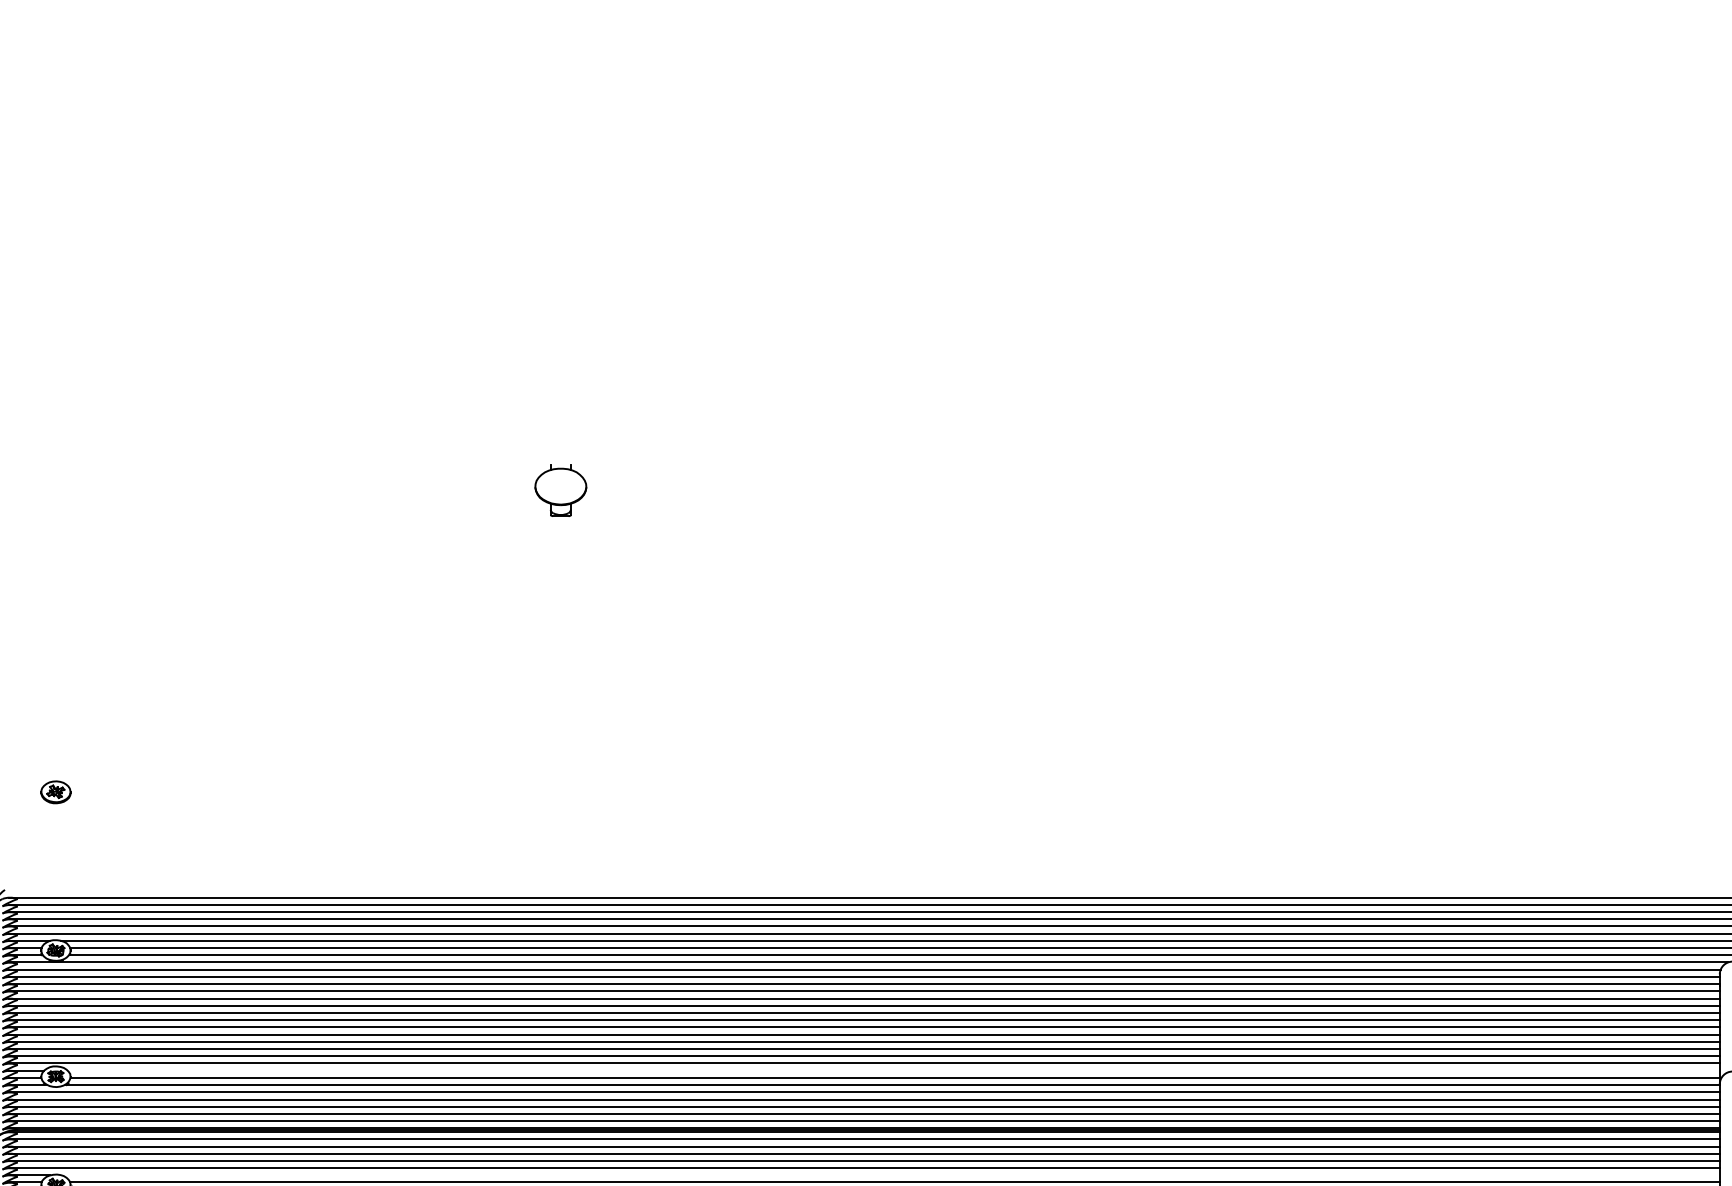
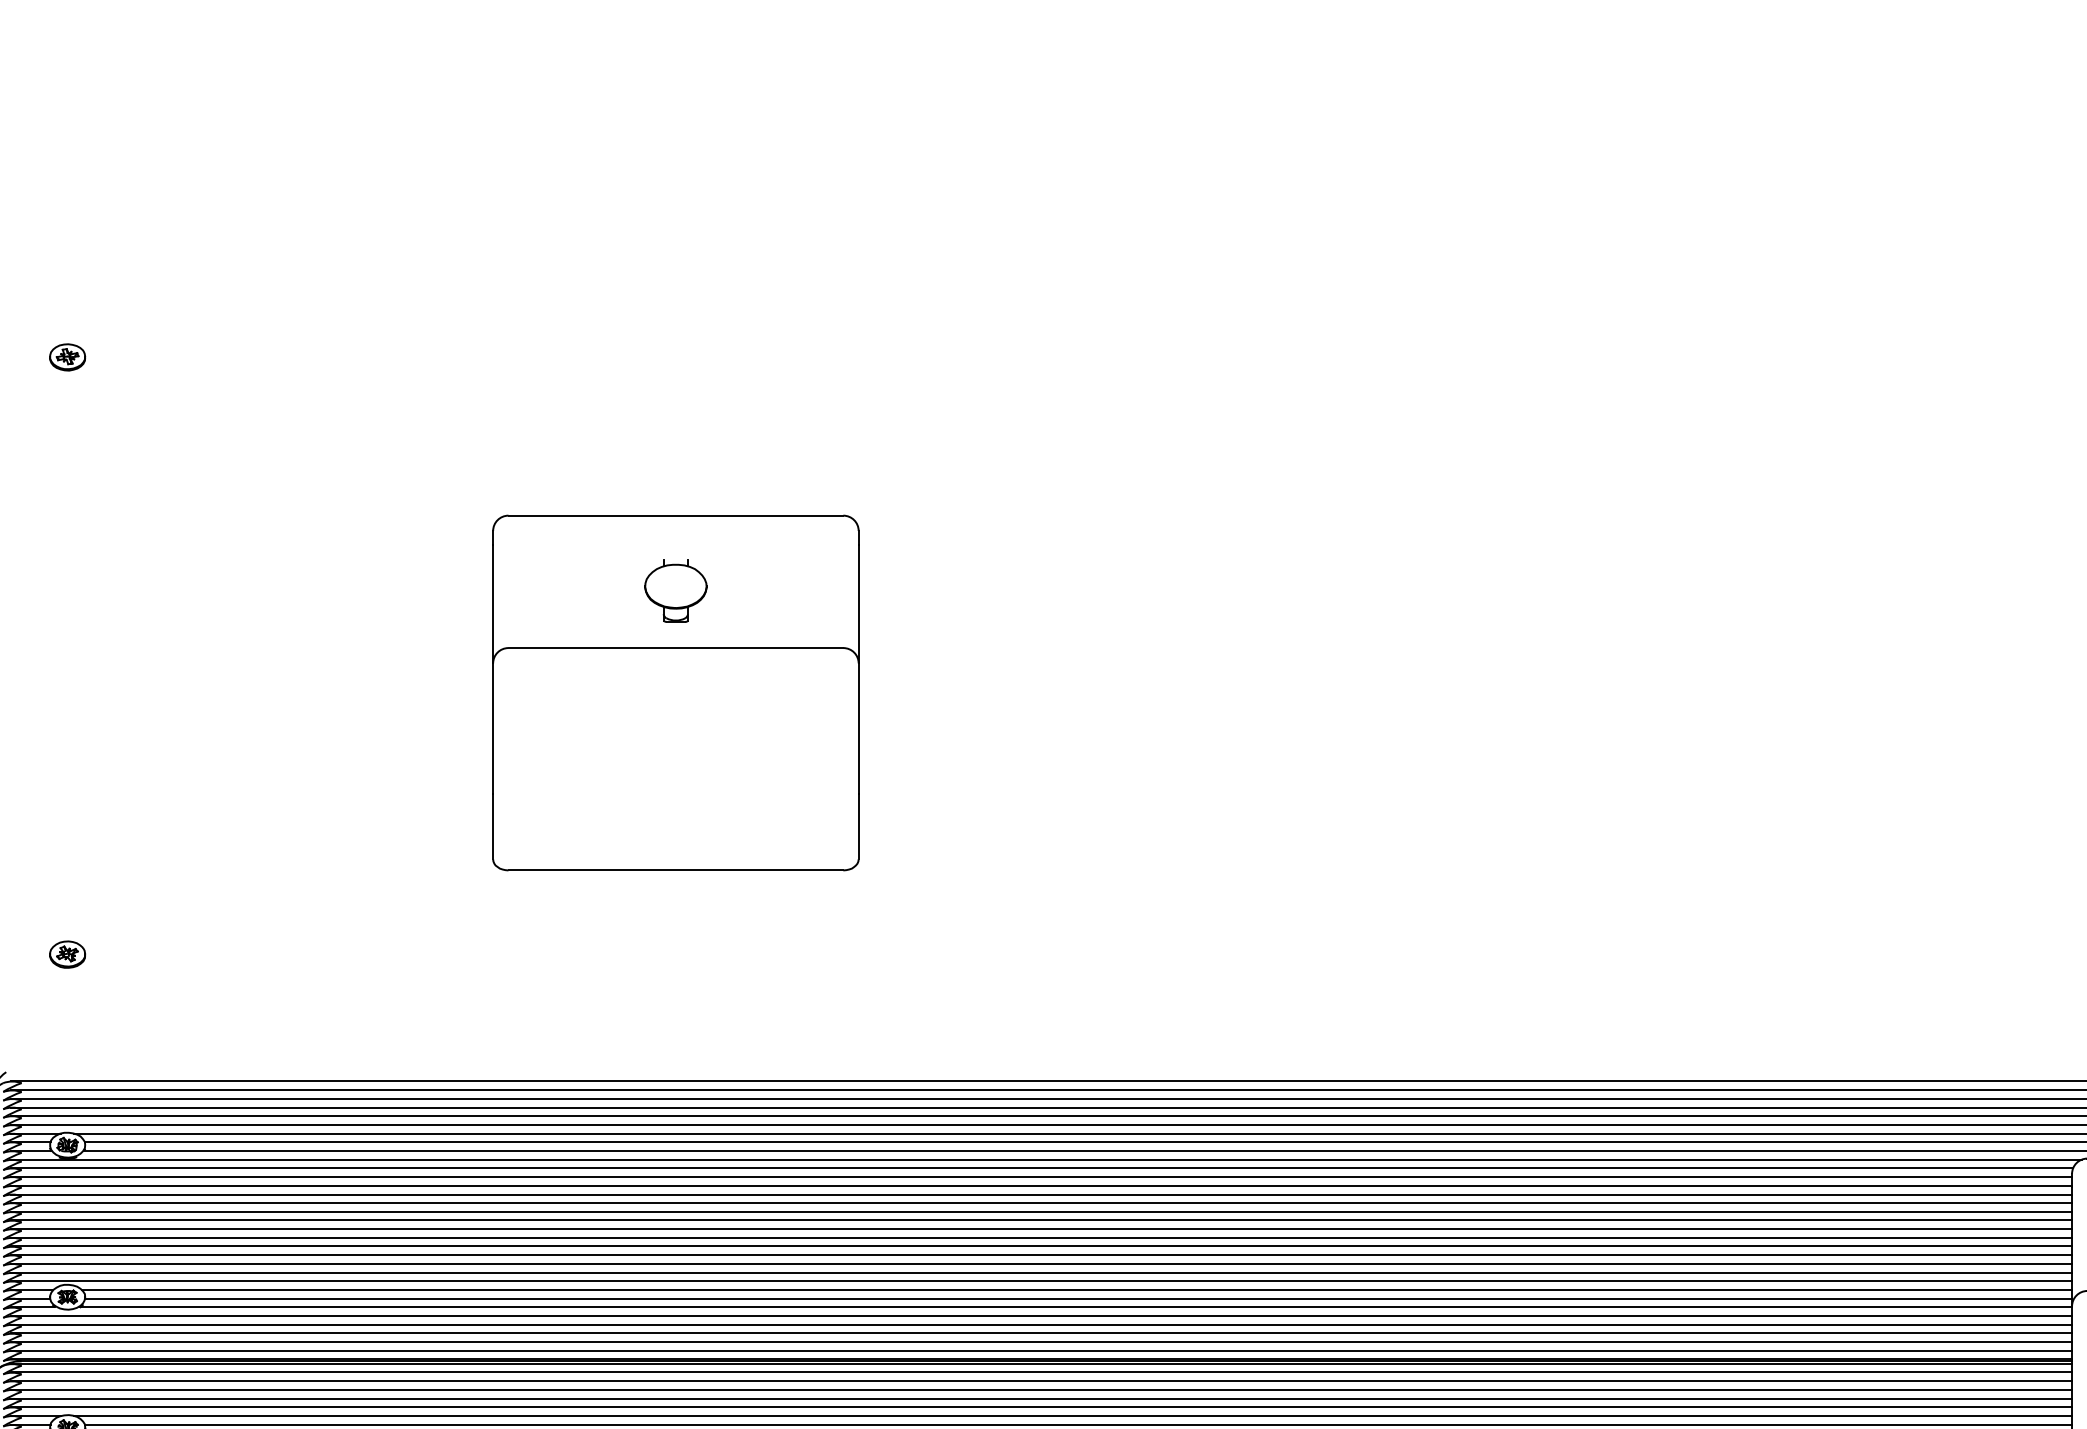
part: (55, 296) -> (67, 357), added
part: (560, 574) -> (675, 692), added
line: (894, 1071) -> (1077, 1290), added
line: (890, 1175) -> (1073, 1416), added

